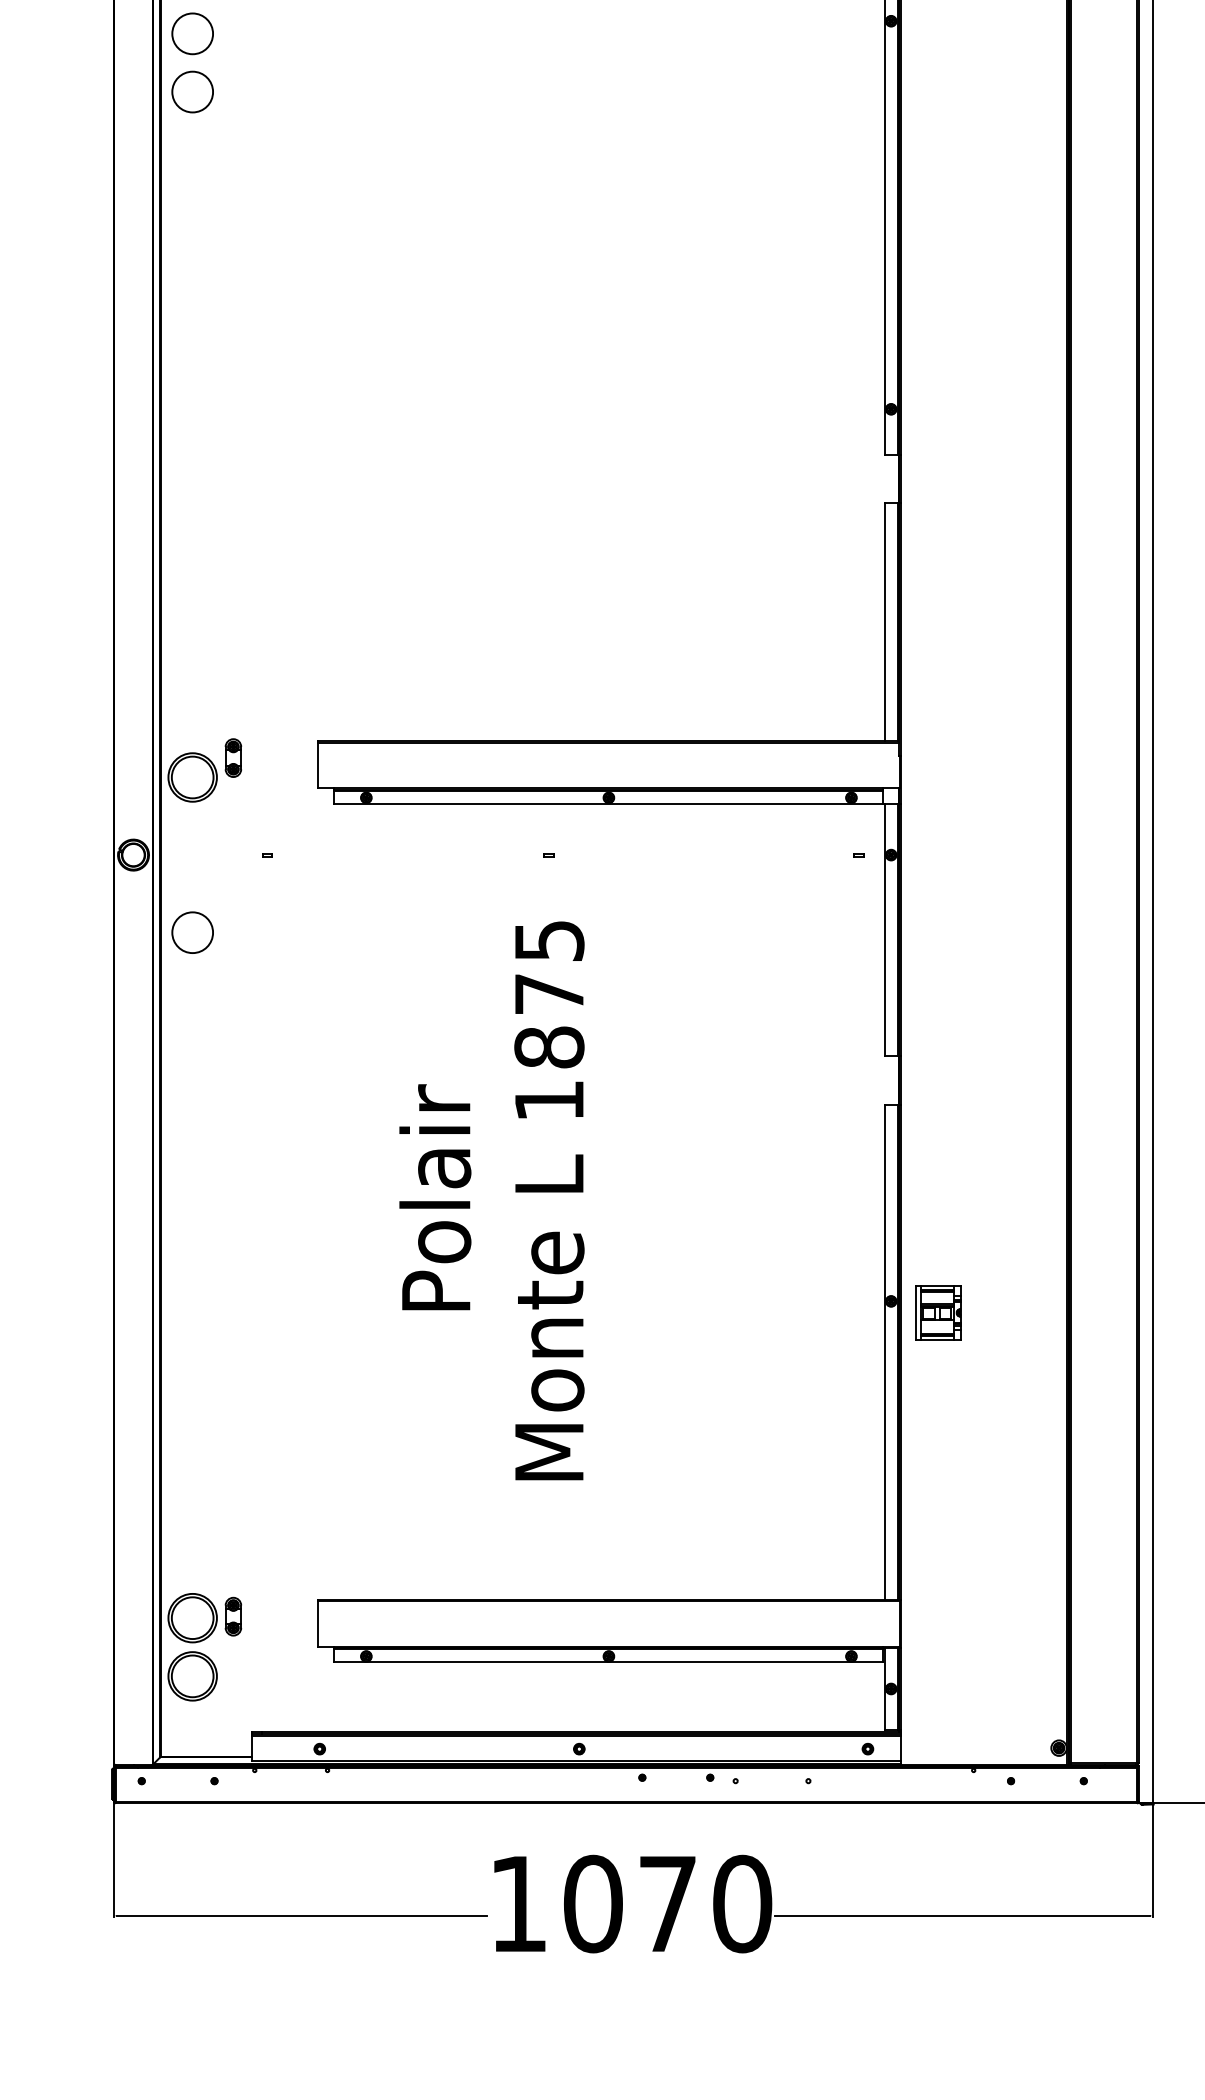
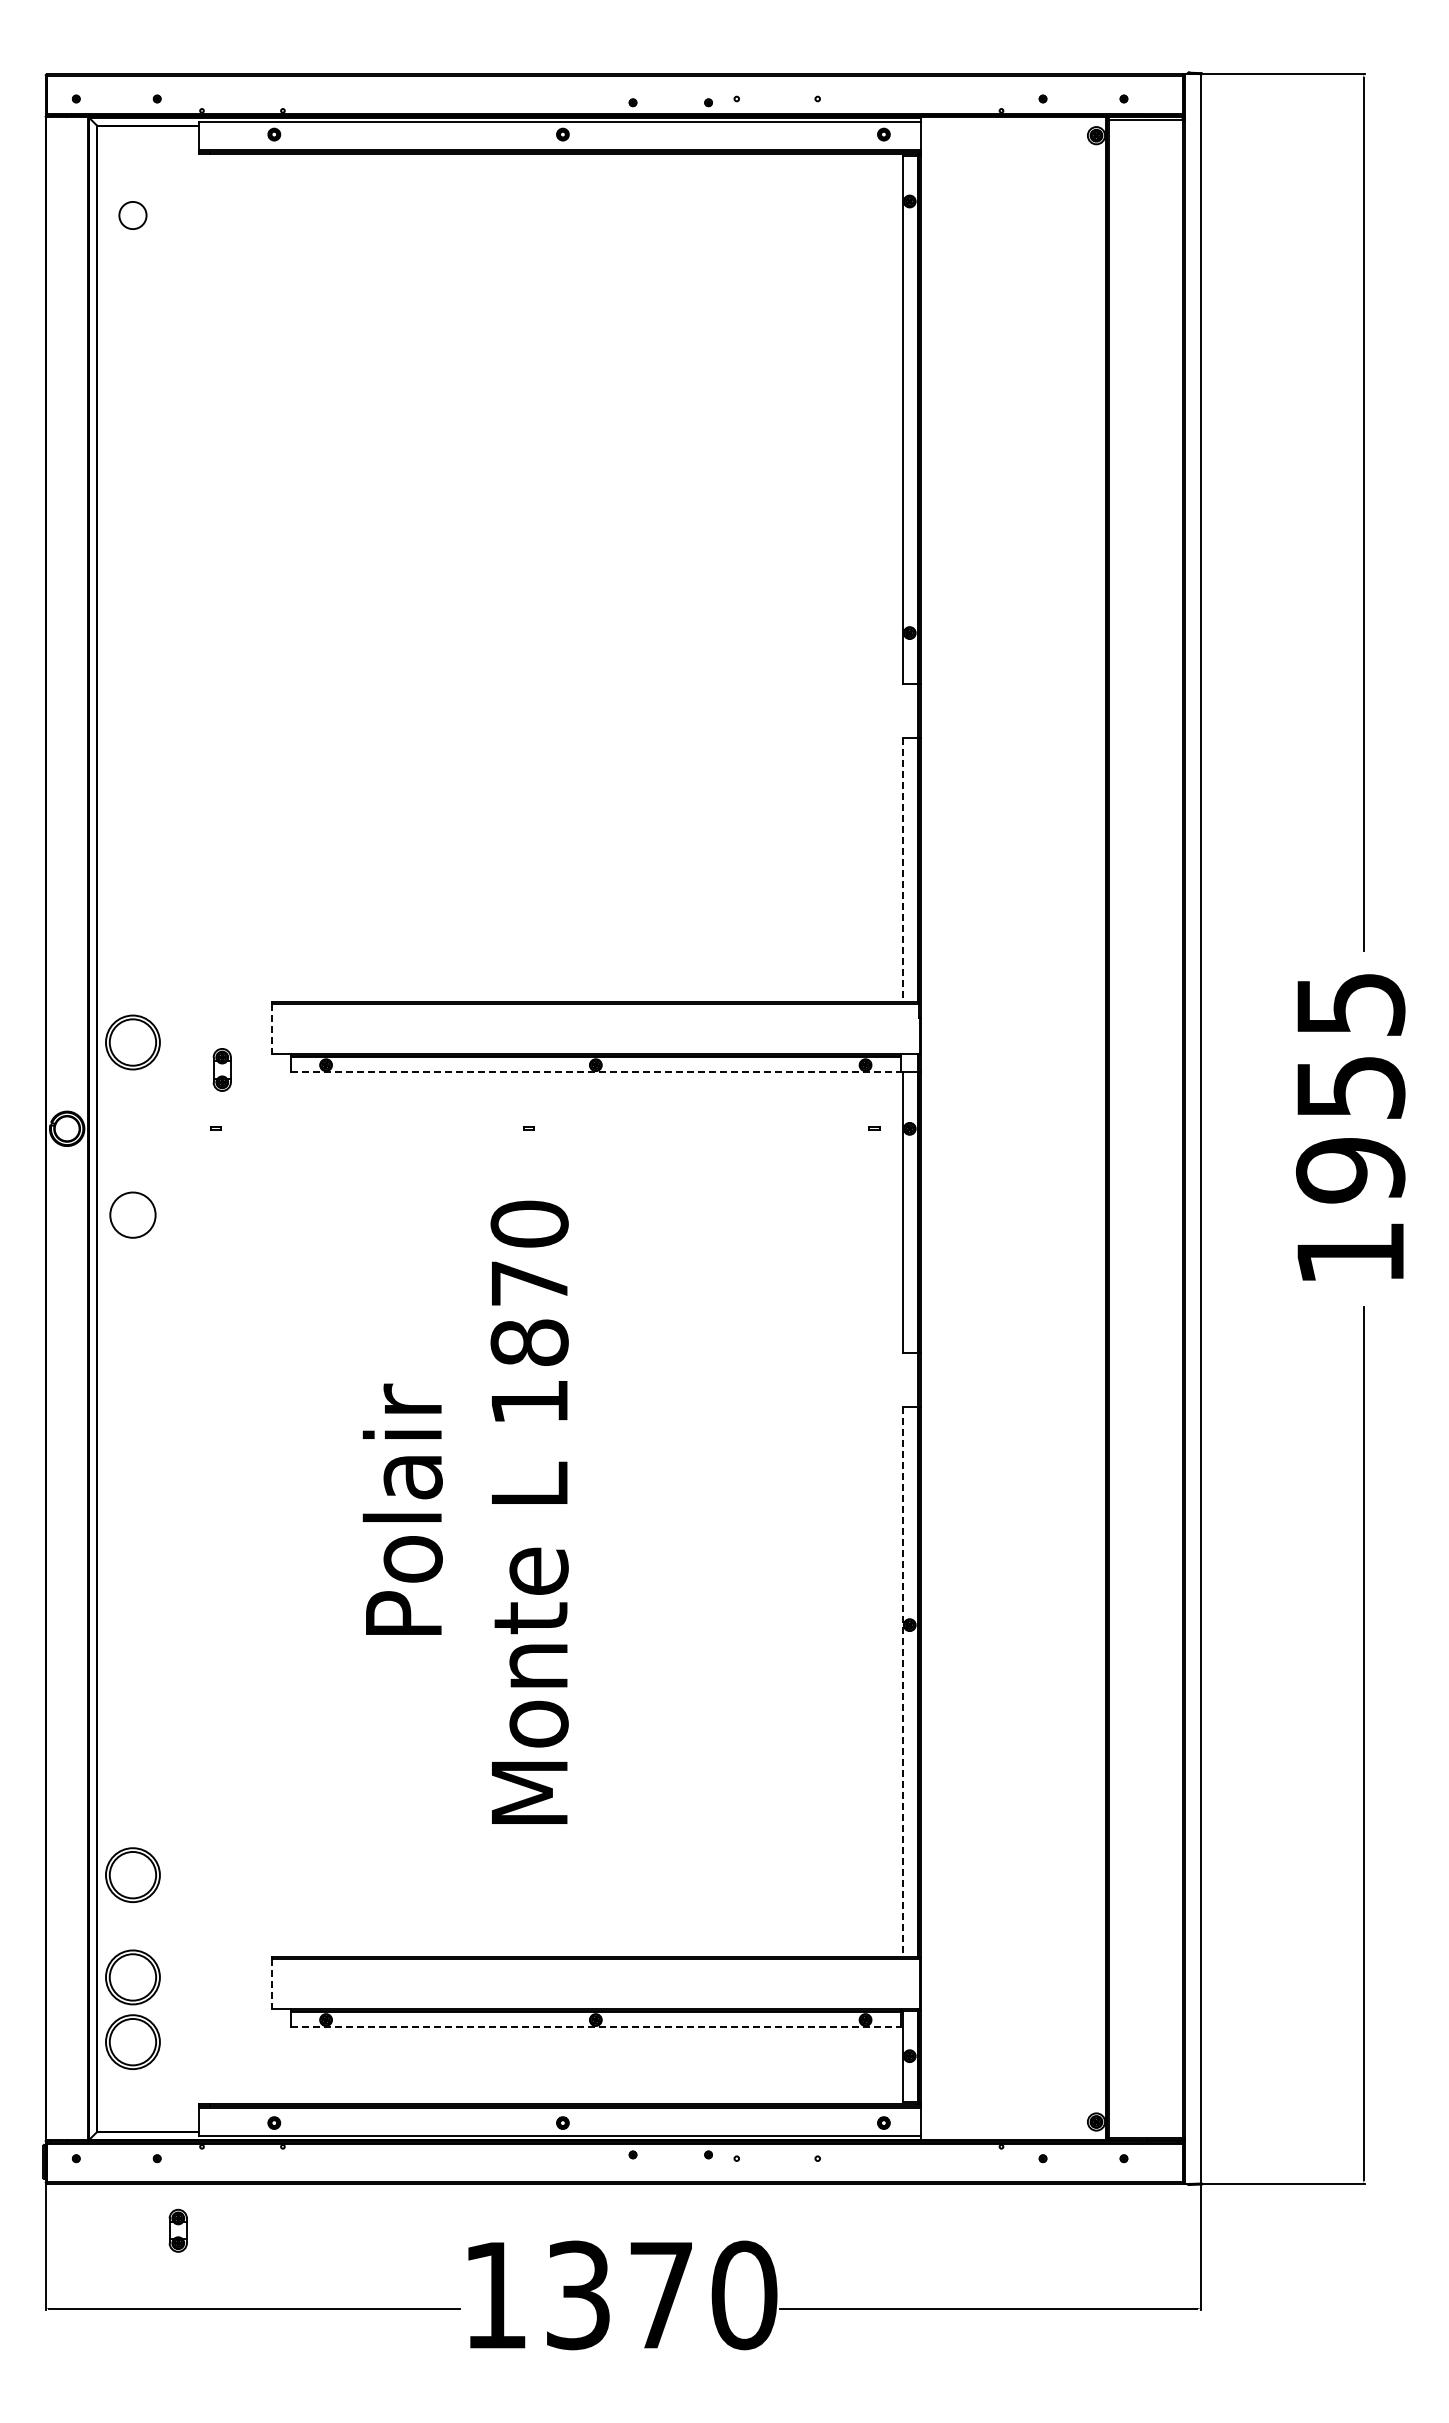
circle: (192, 33) -> (132, 215), size x0.6
circle: (192, 91) -> (132, 279), removed
line: (885, 622) -> (903, 870), solid -> dashed
part: (232, 757) -> (221, 1069), moved
line: (318, 765) -> (272, 1029), solid -> dashed
line: (609, 803) -> (596, 1071), solid -> dashed
text: (549, 940) -> (529, 1223), 1875 -> 1870
part: (938, 1312) -> (962, 1637), removed
line: (885, 1352) -> (903, 1682), solid -> dashed
part: (192, 1525) -> (132, 1874), added
part: (232, 1616) -> (177, 2230), moved
line: (318, 1624) -> (272, 1984), solid -> dashed
line: (609, 1662) -> (596, 2026), solid -> dashed
text: (593, 1904) -> (578, 2295), 1070 -> 1370

